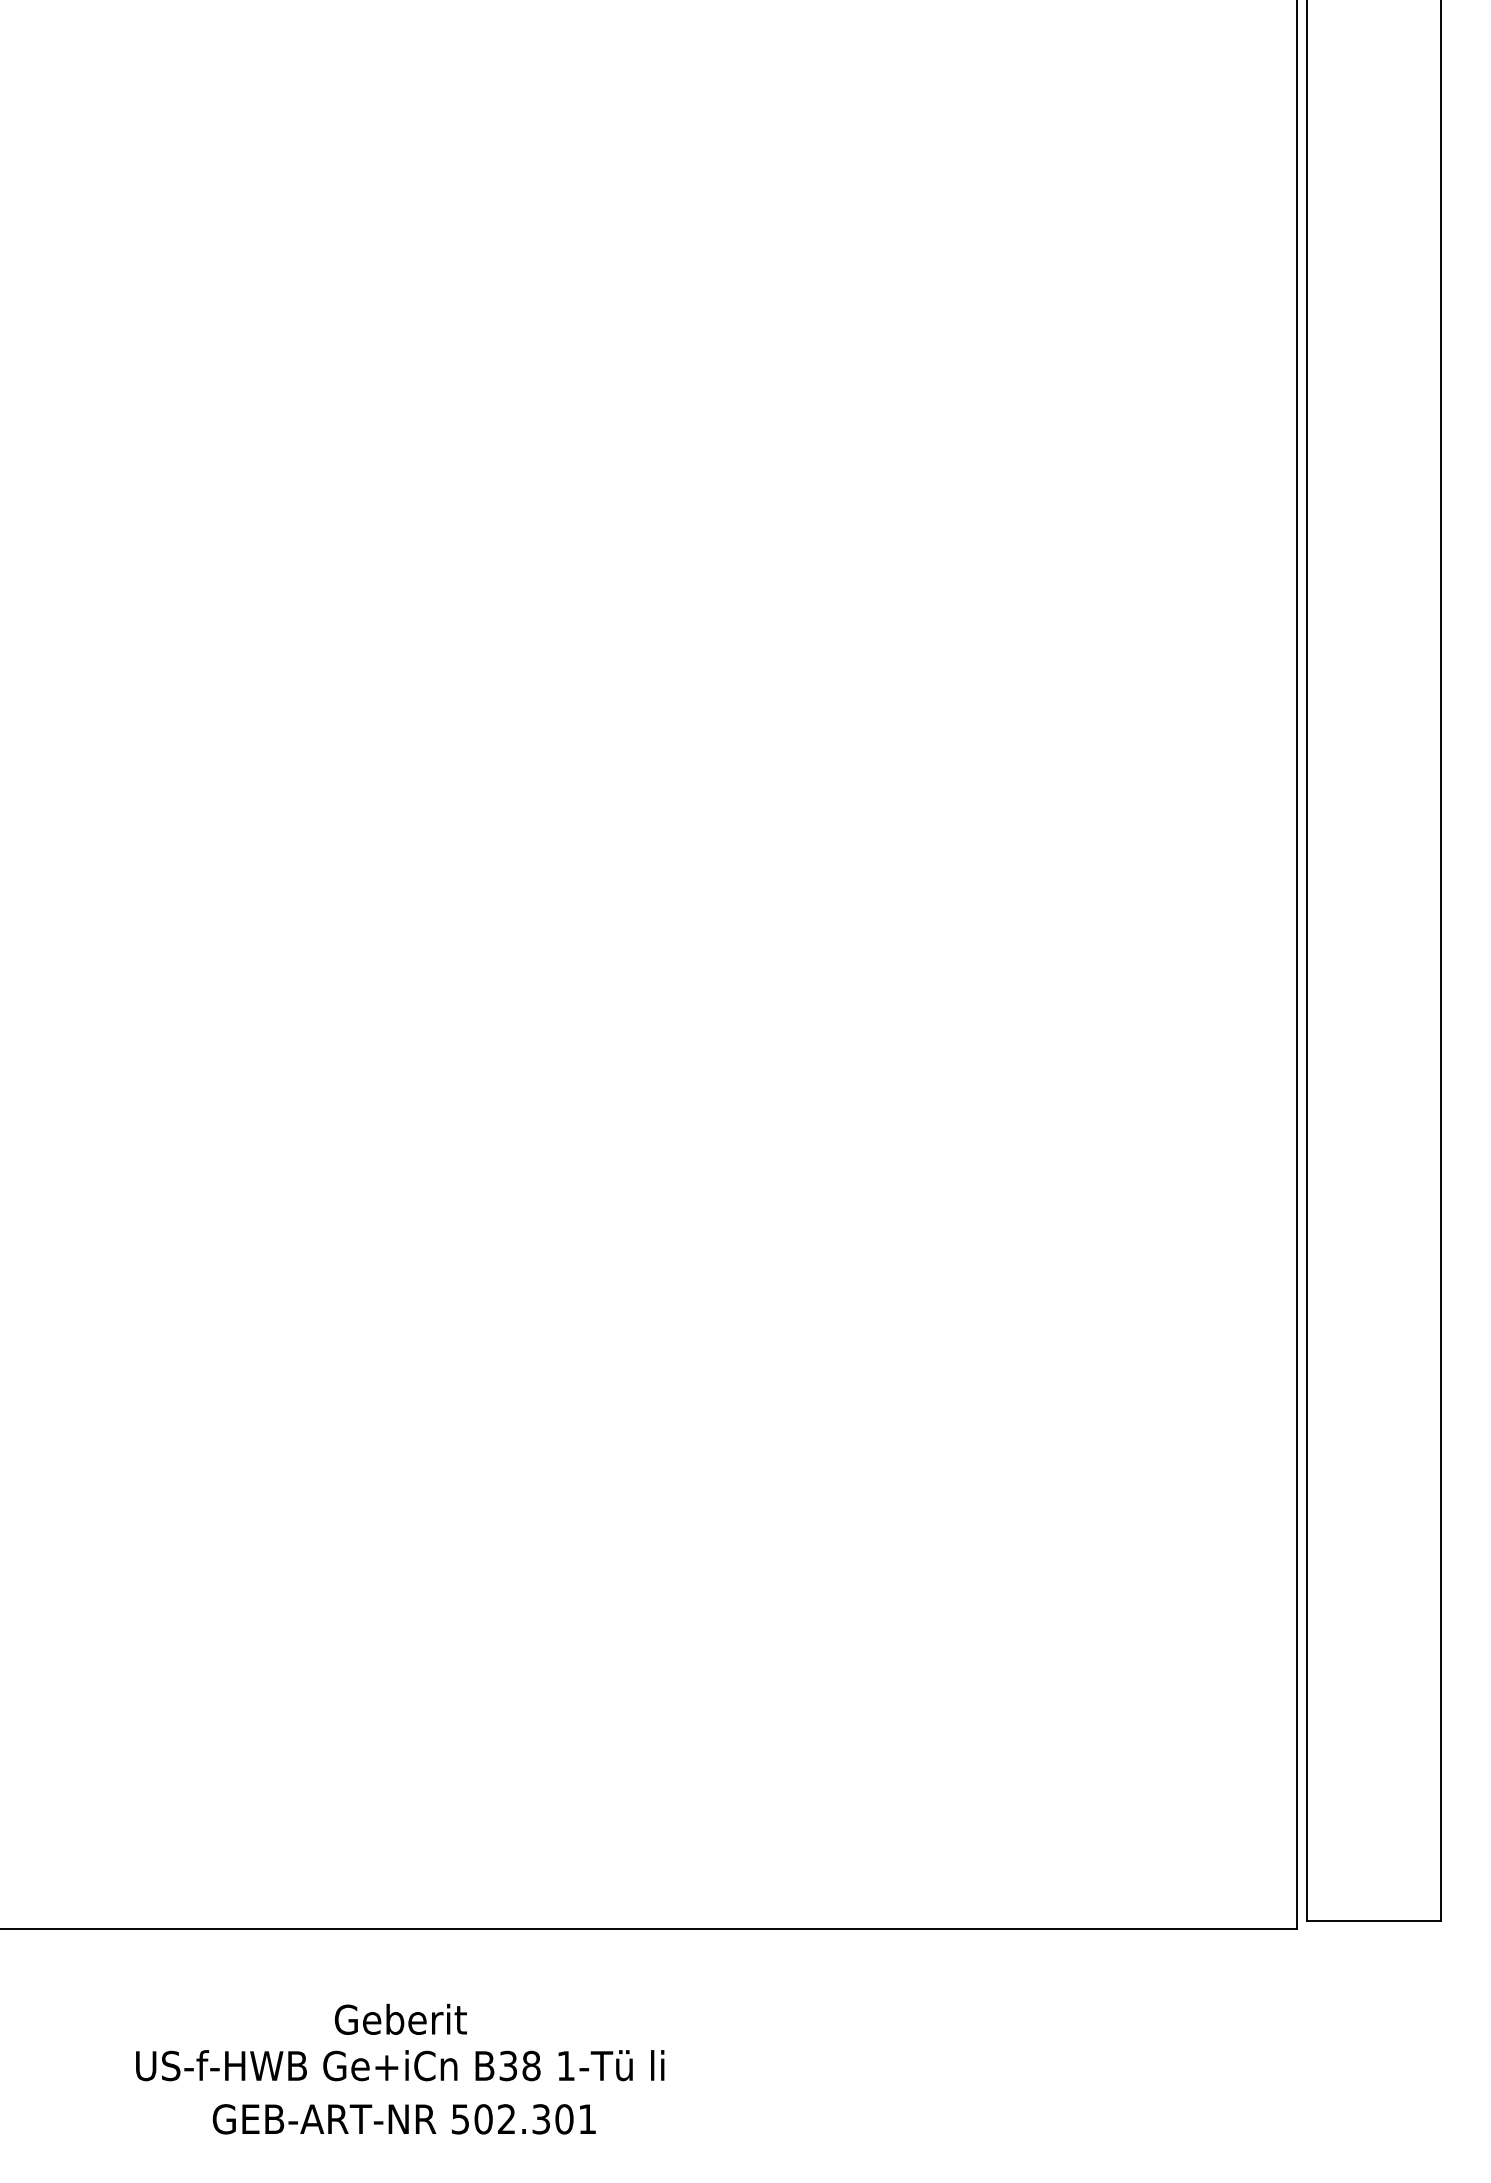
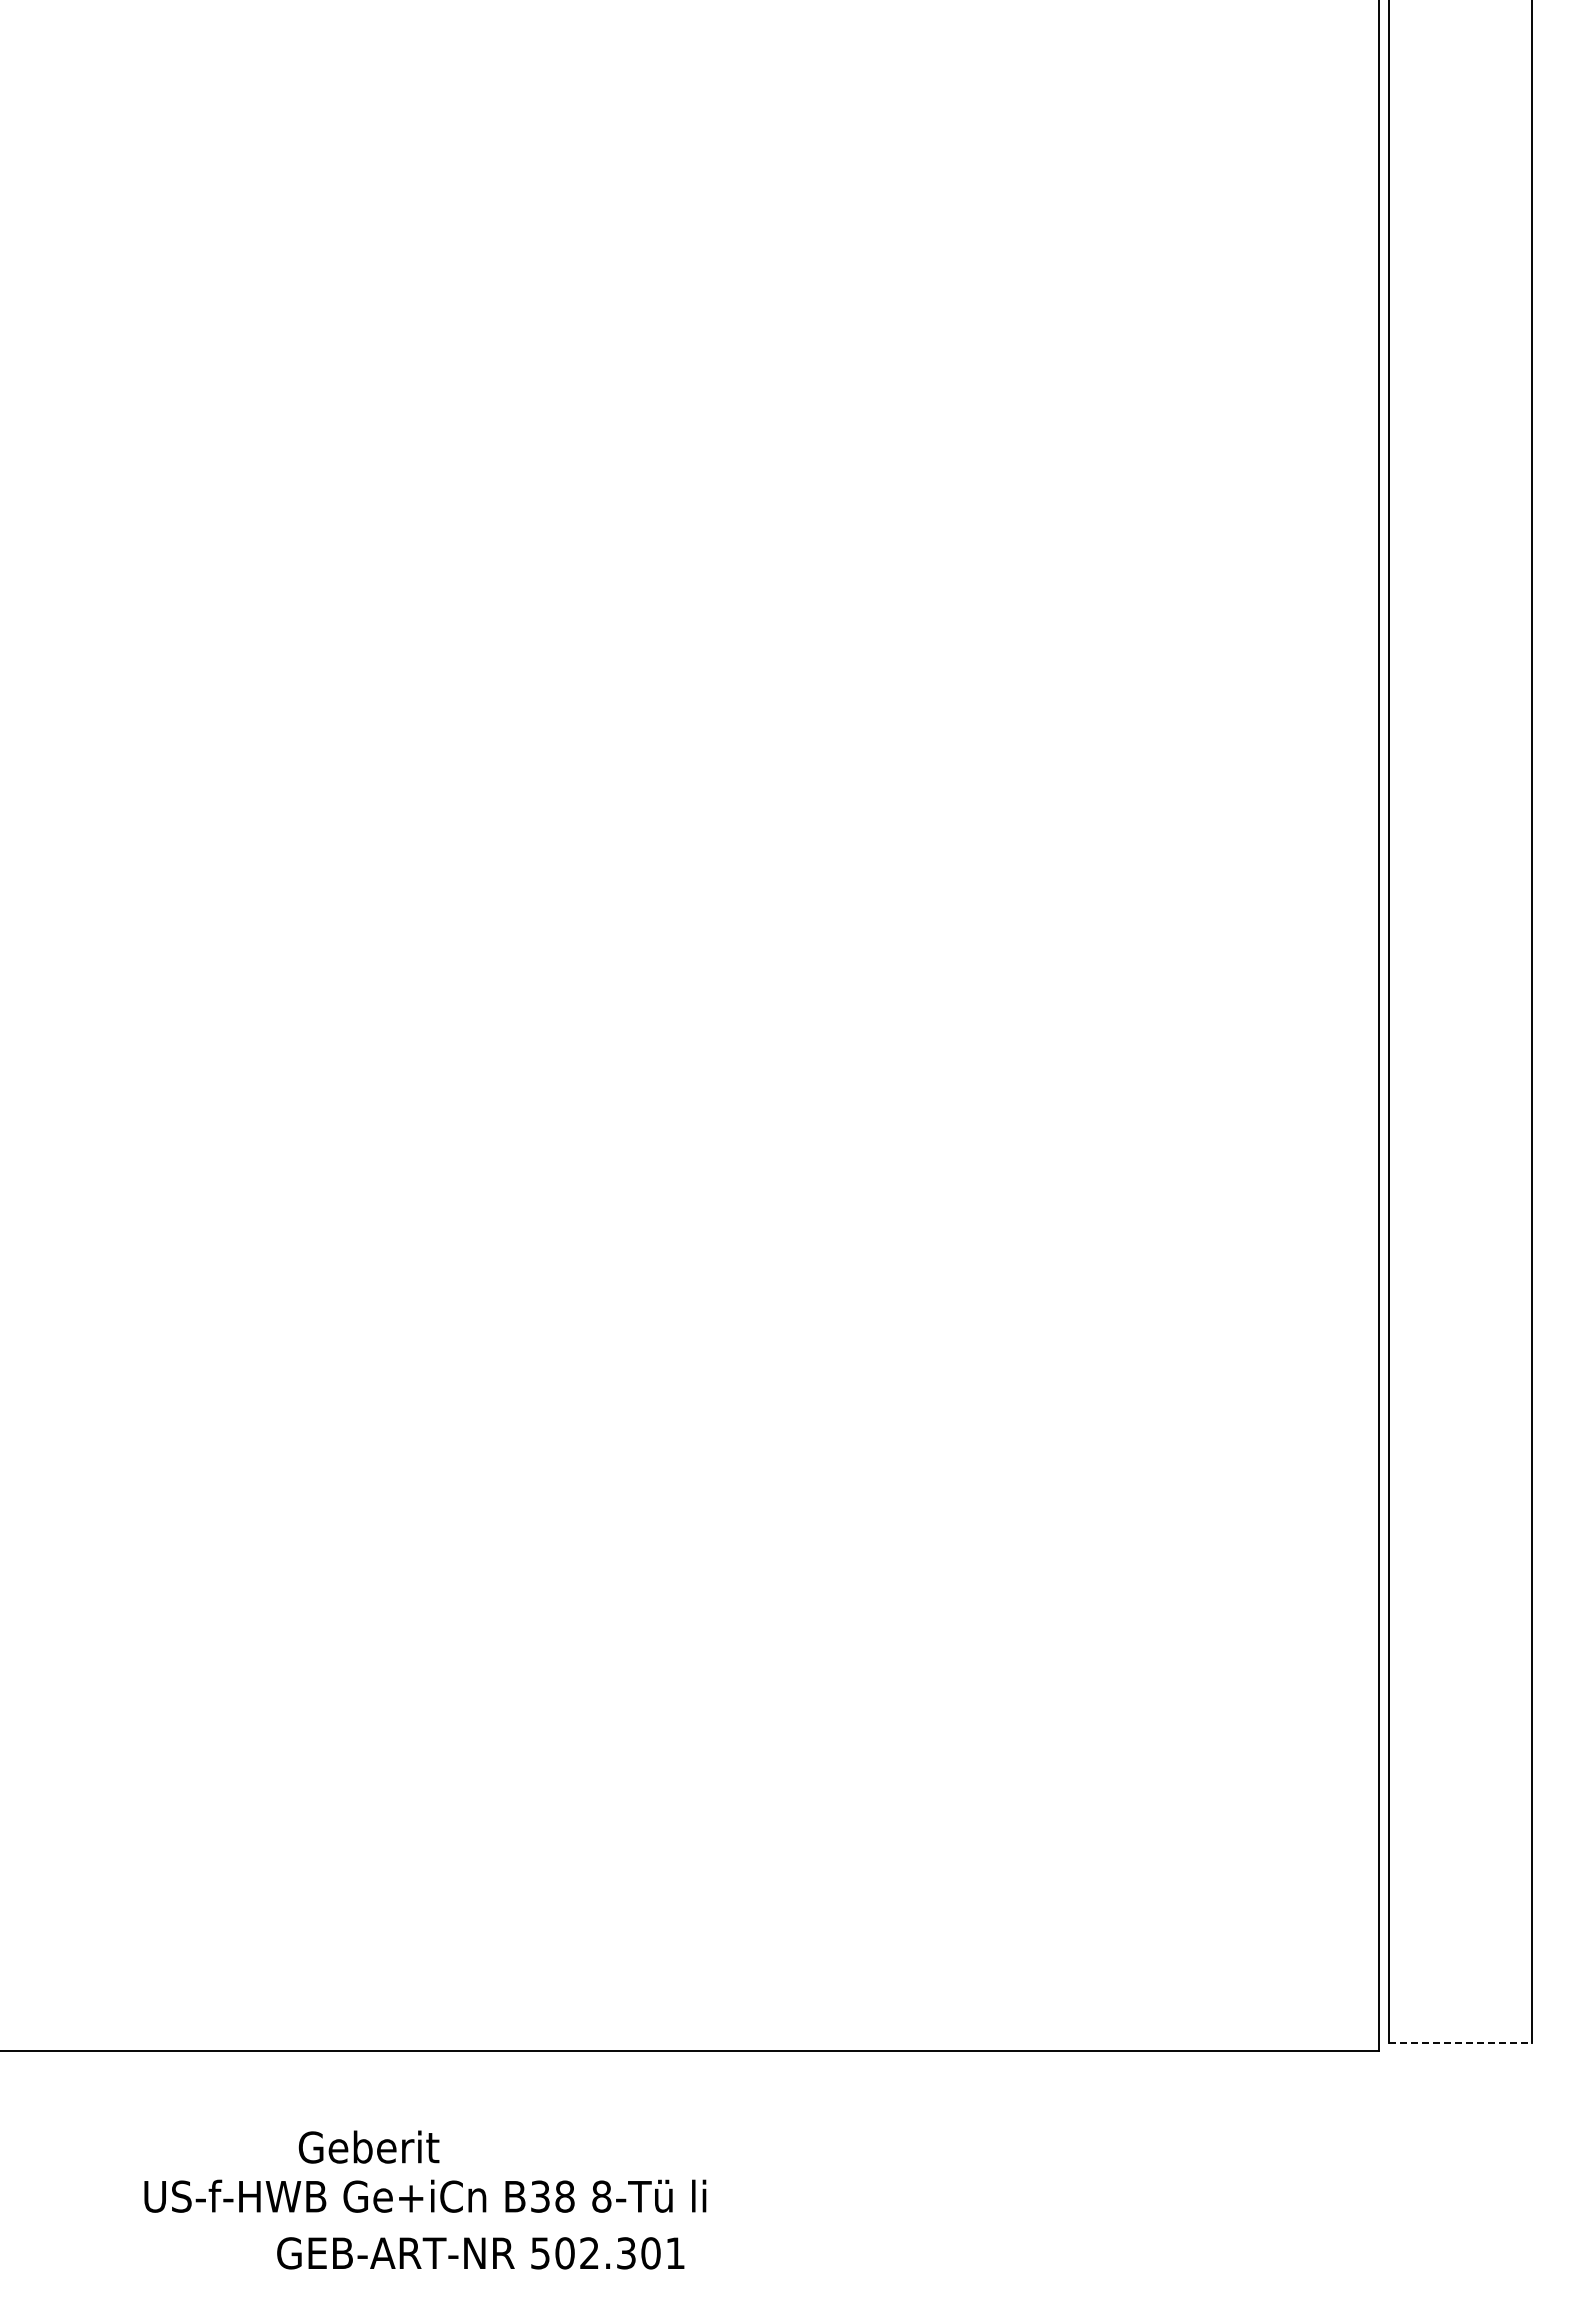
line: (1374, 1921) -> (1461, 2042), solid -> dashed
text: (400, 2018) -> (368, 2146), moved
text: (565, 2065) -> (601, 2196), 1-Tü -> 8-Tü
text: (404, 2119) -> (480, 2253), moved

